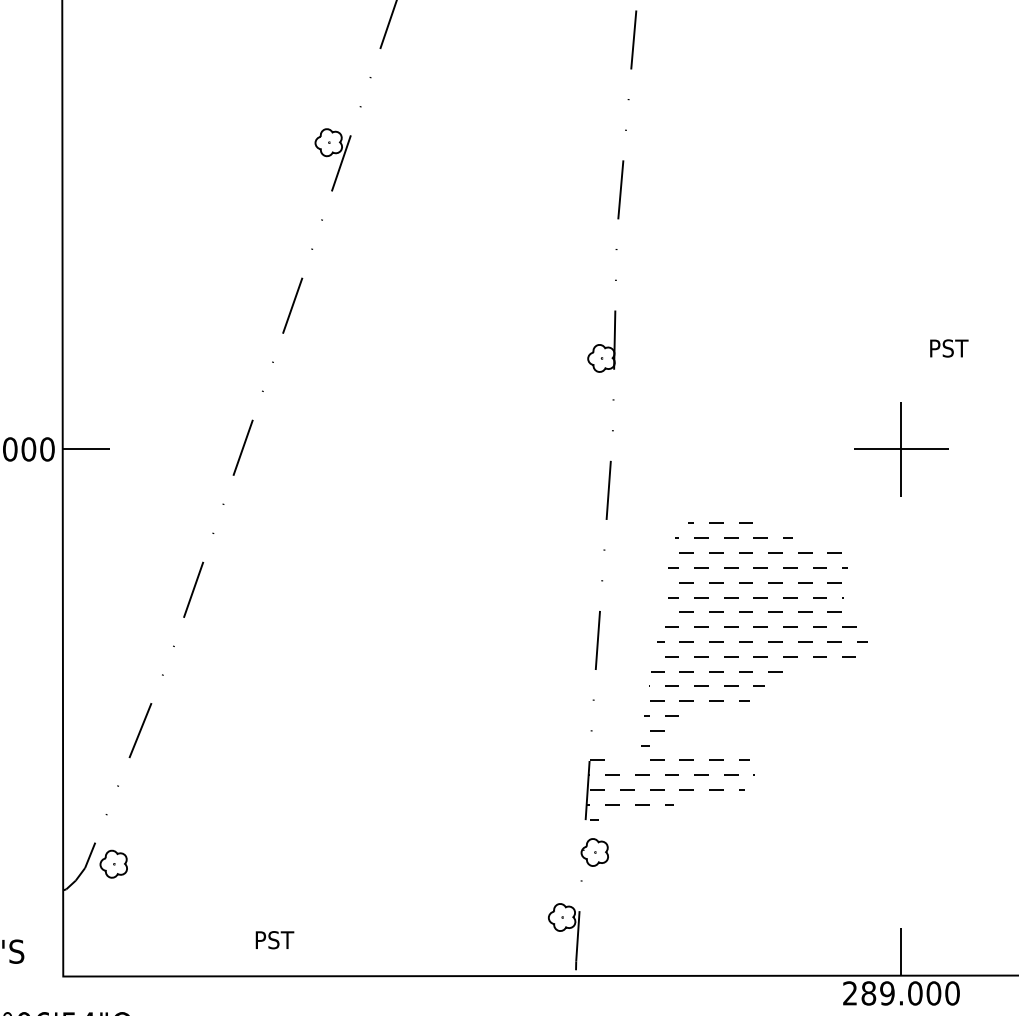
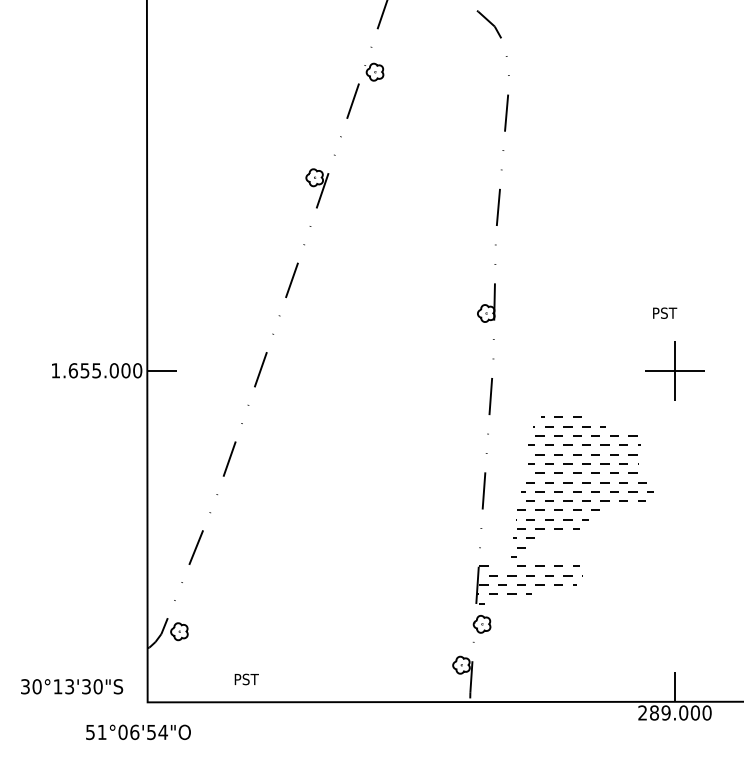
text: (949, 347) -> (665, 312), moved
text: (274, 940) -> (246, 679), moved

